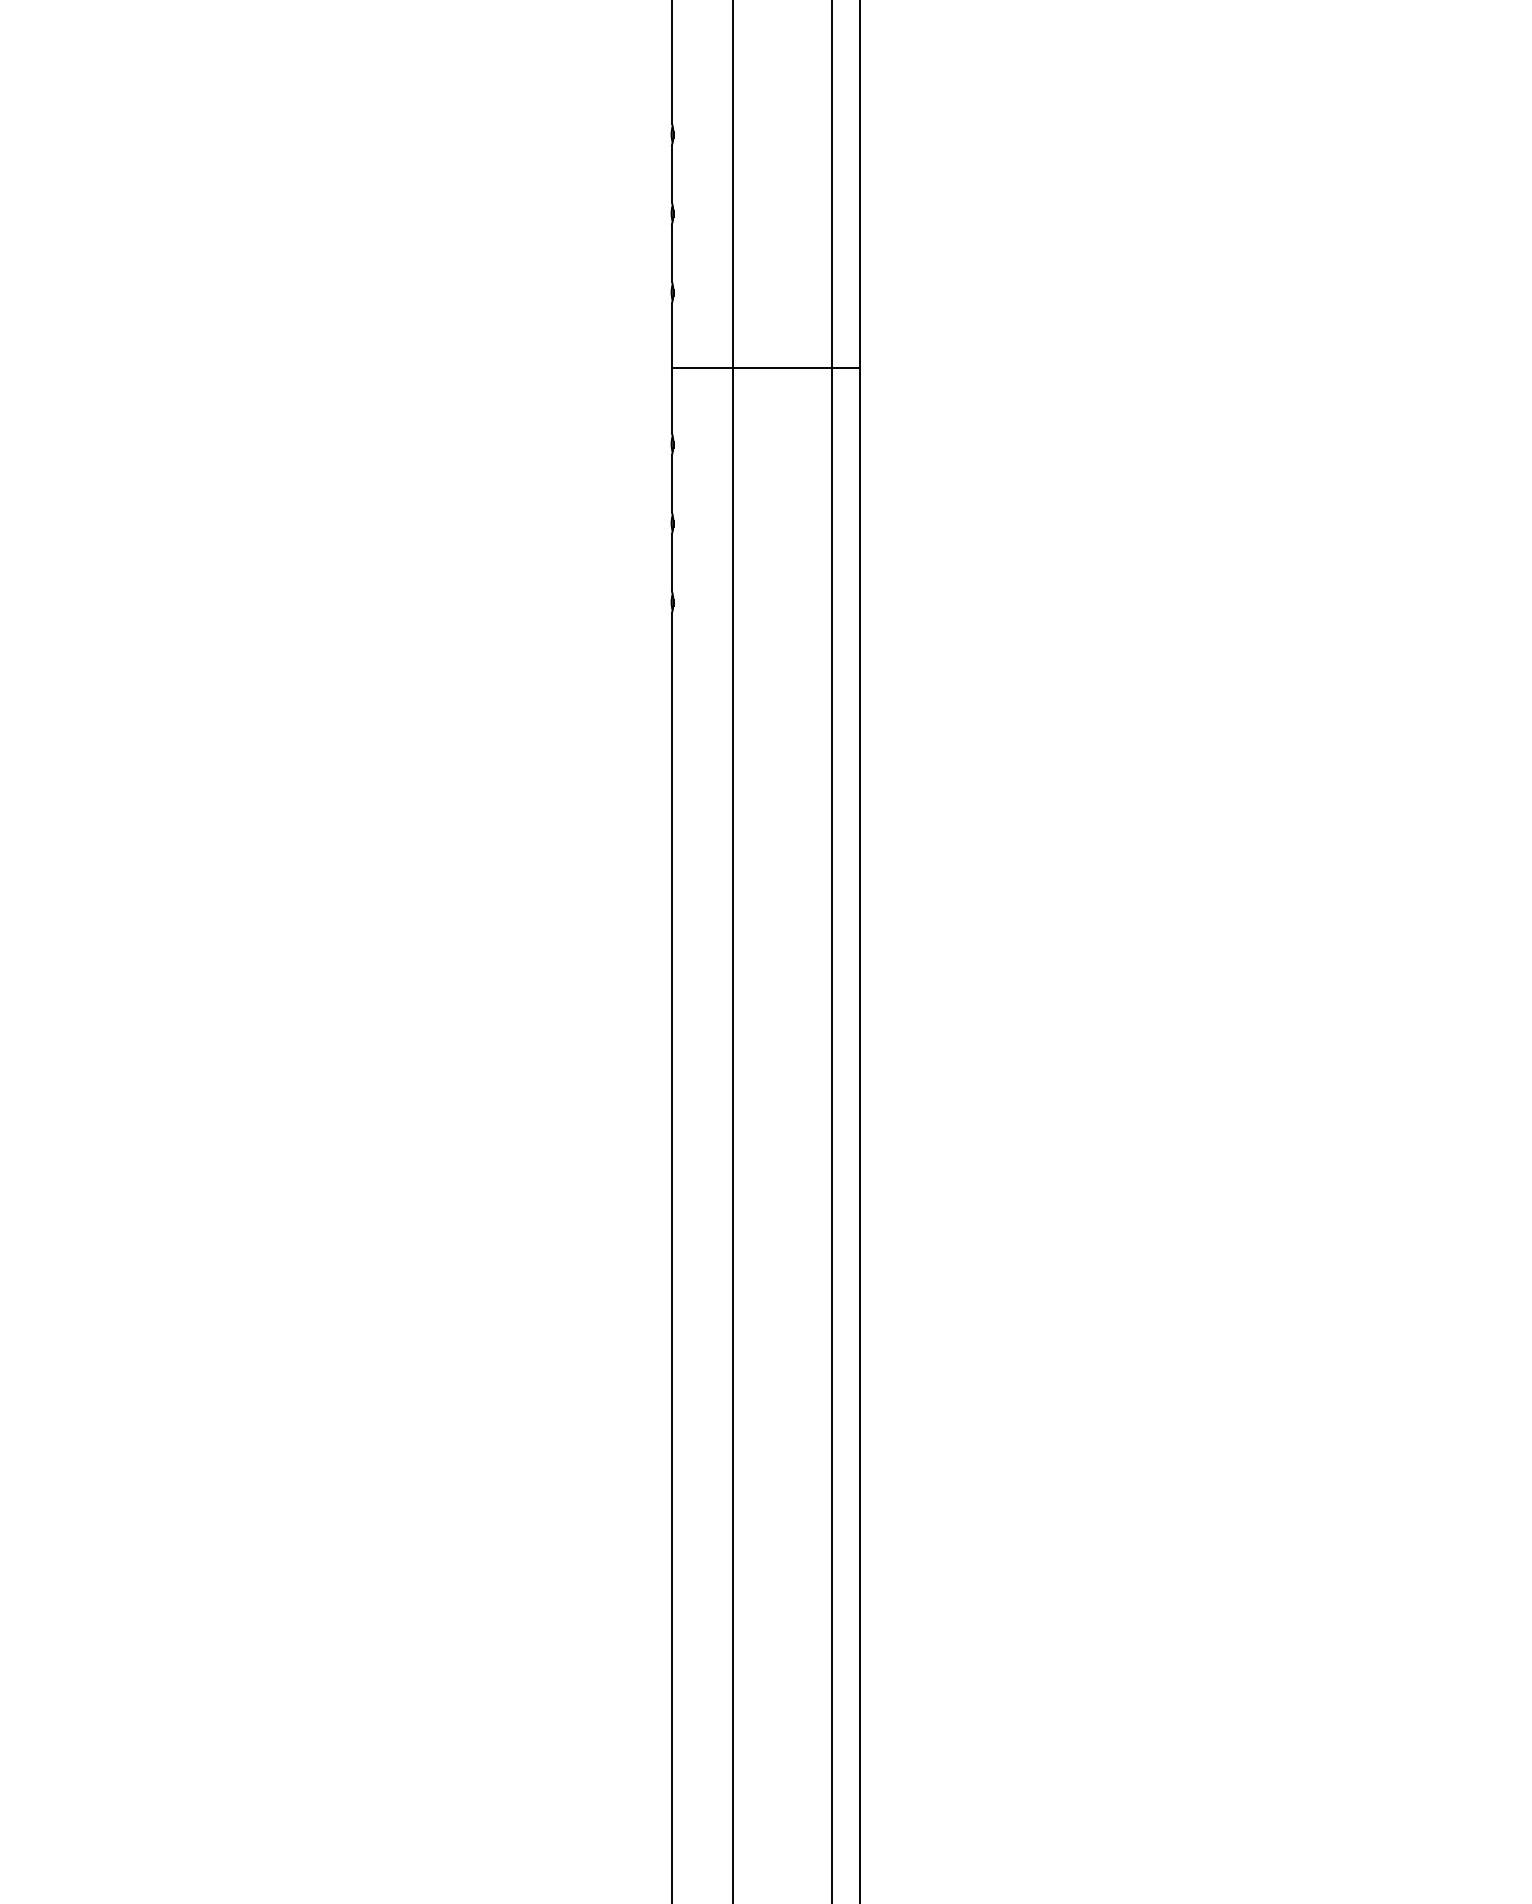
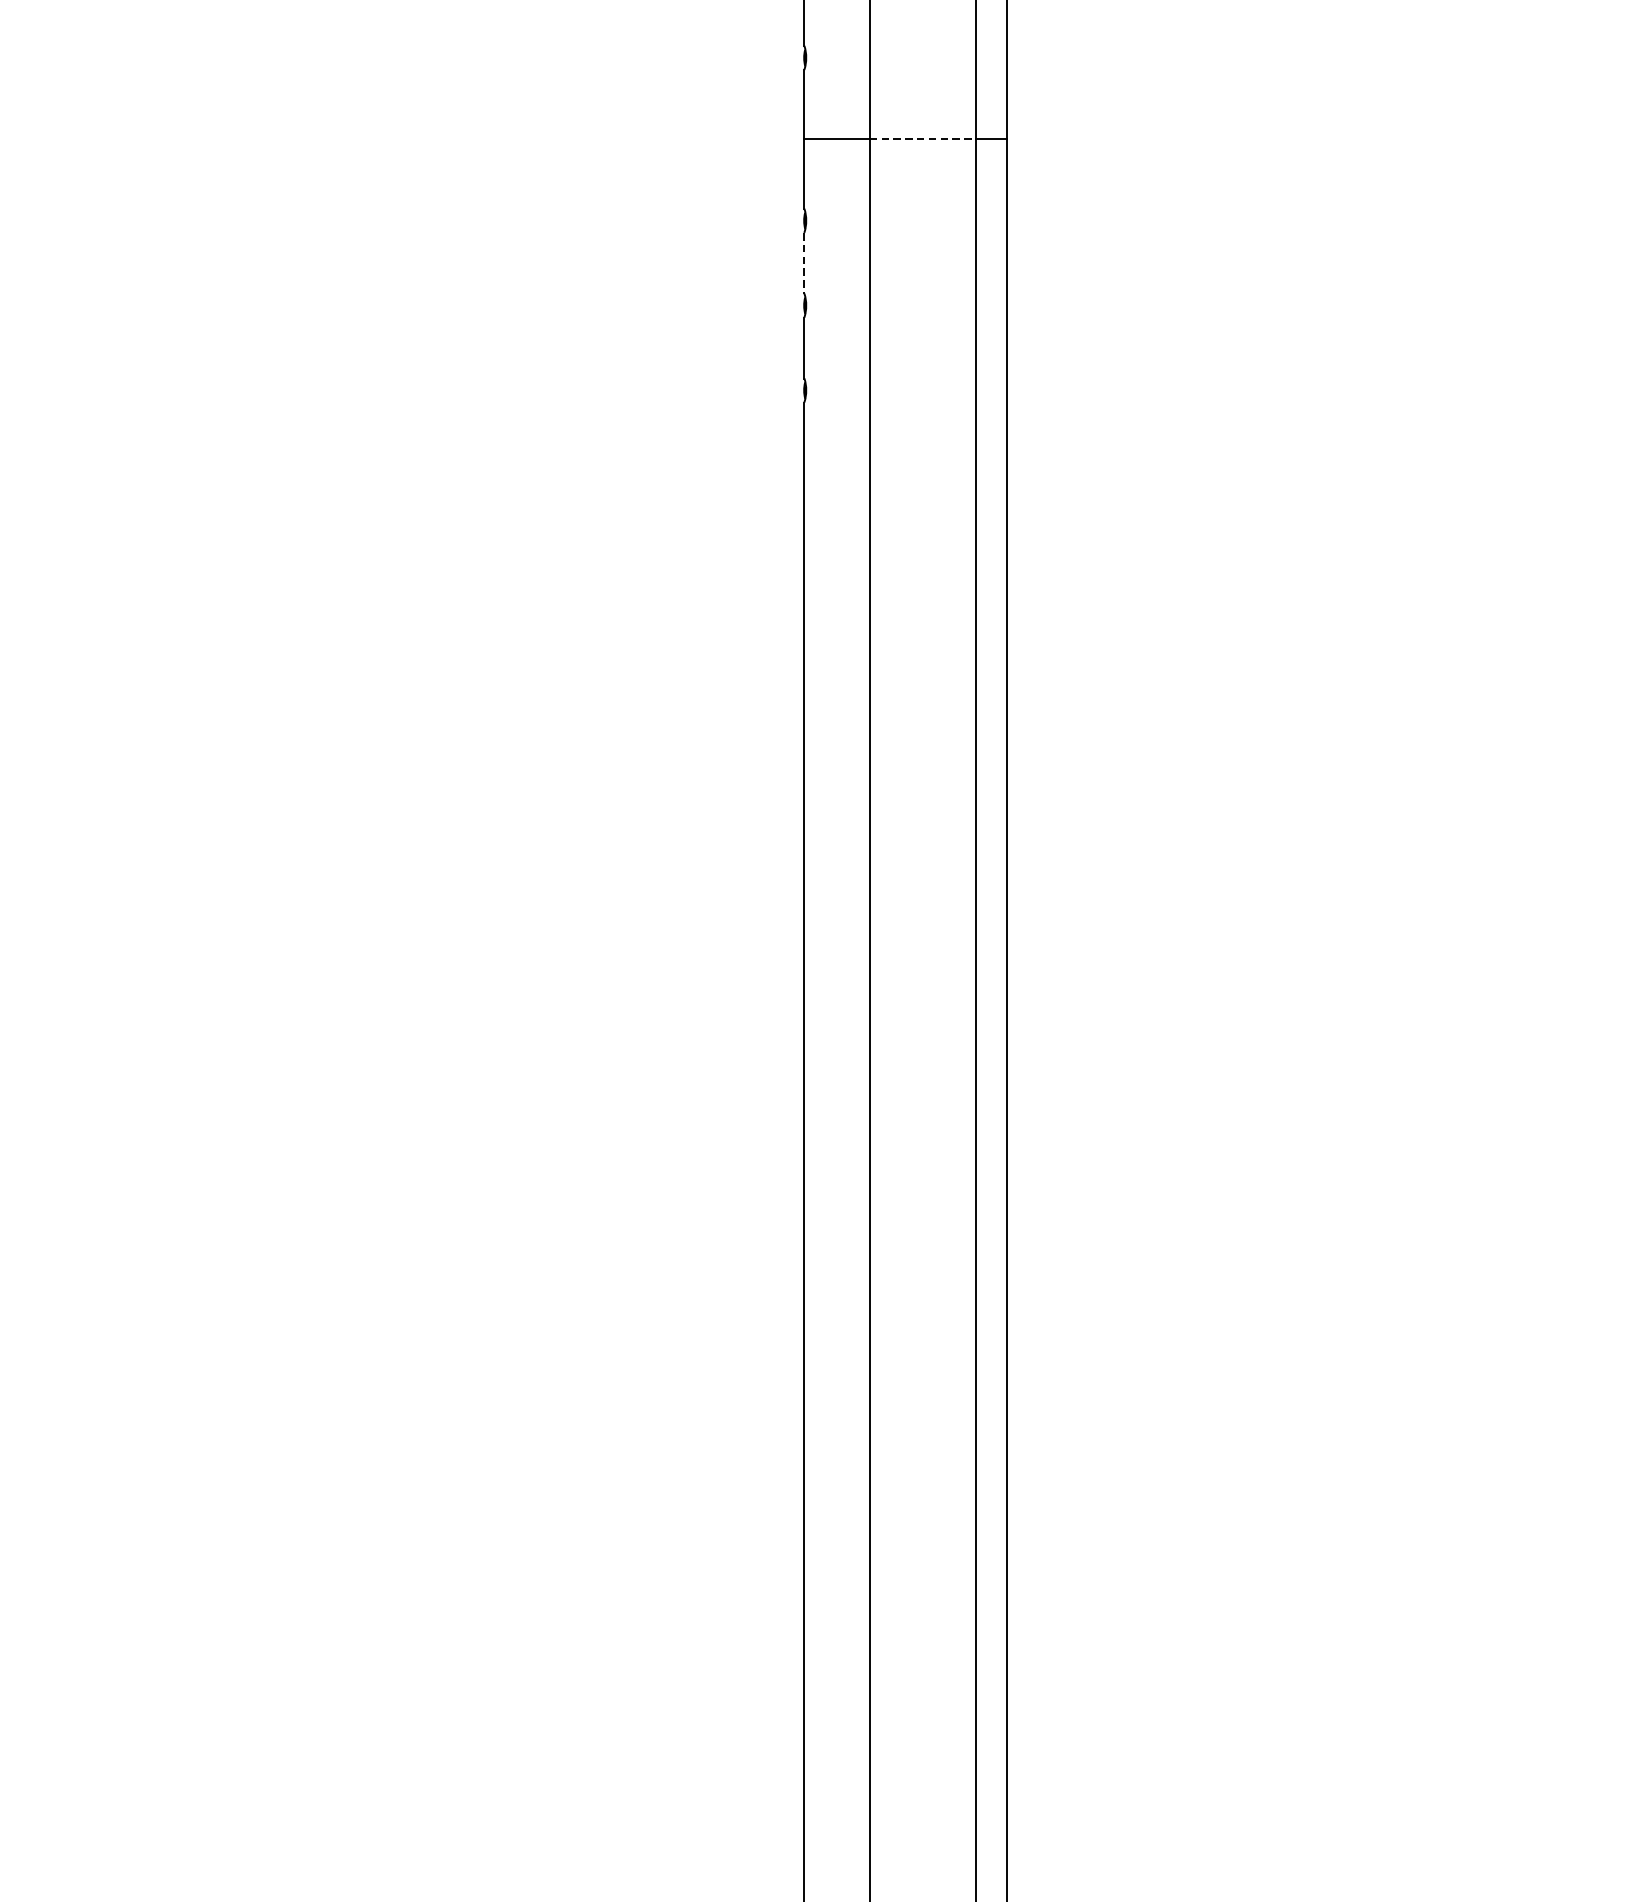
line: (782, 368) -> (923, 139), solid -> dashed
line: (671, 484) -> (804, 263), solid -> dashed

